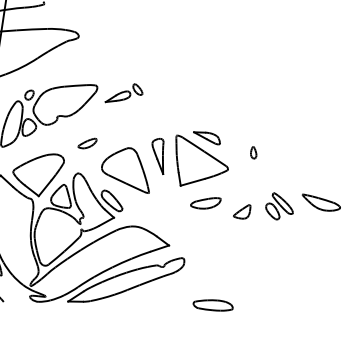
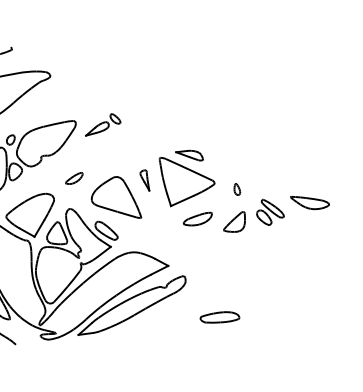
part: (254, 152) -> (237, 189), moved
part: (157, 155) -> (144, 180), size x0.6
part: (242, 211) -> (234, 222), size x1.4

